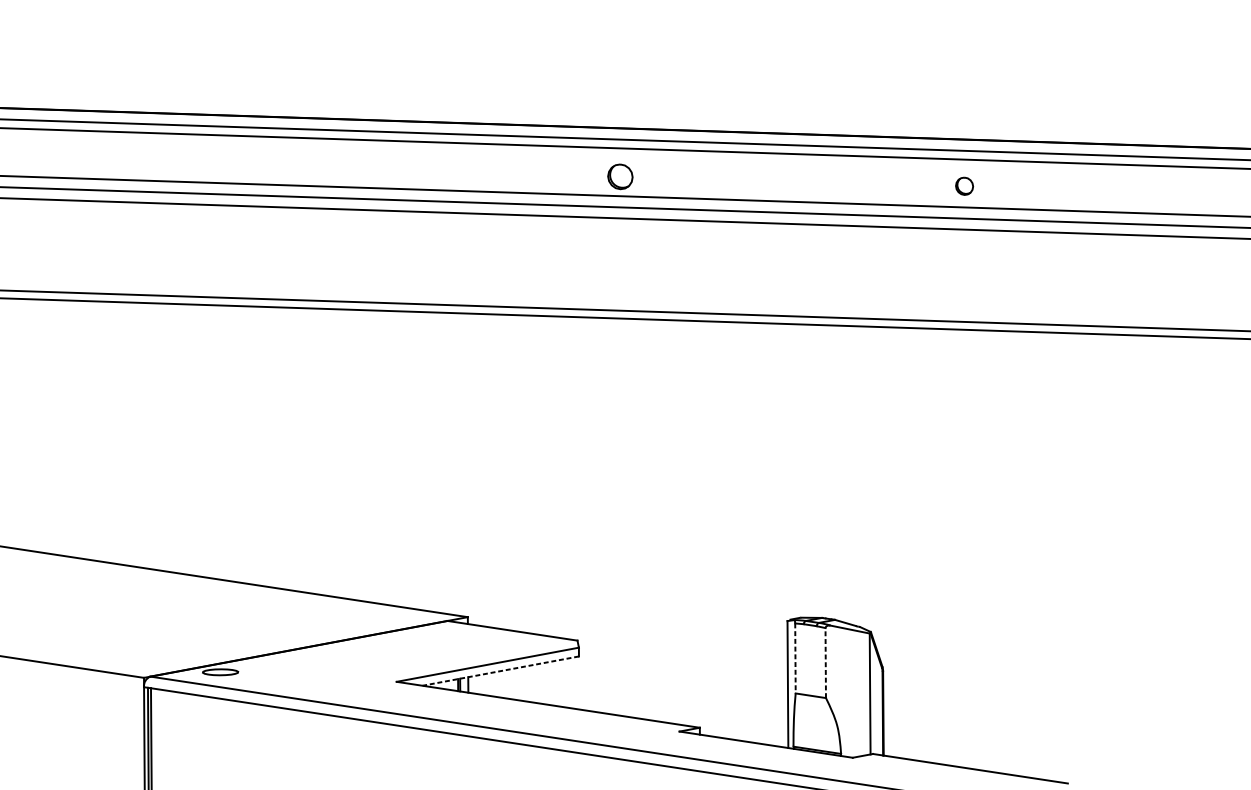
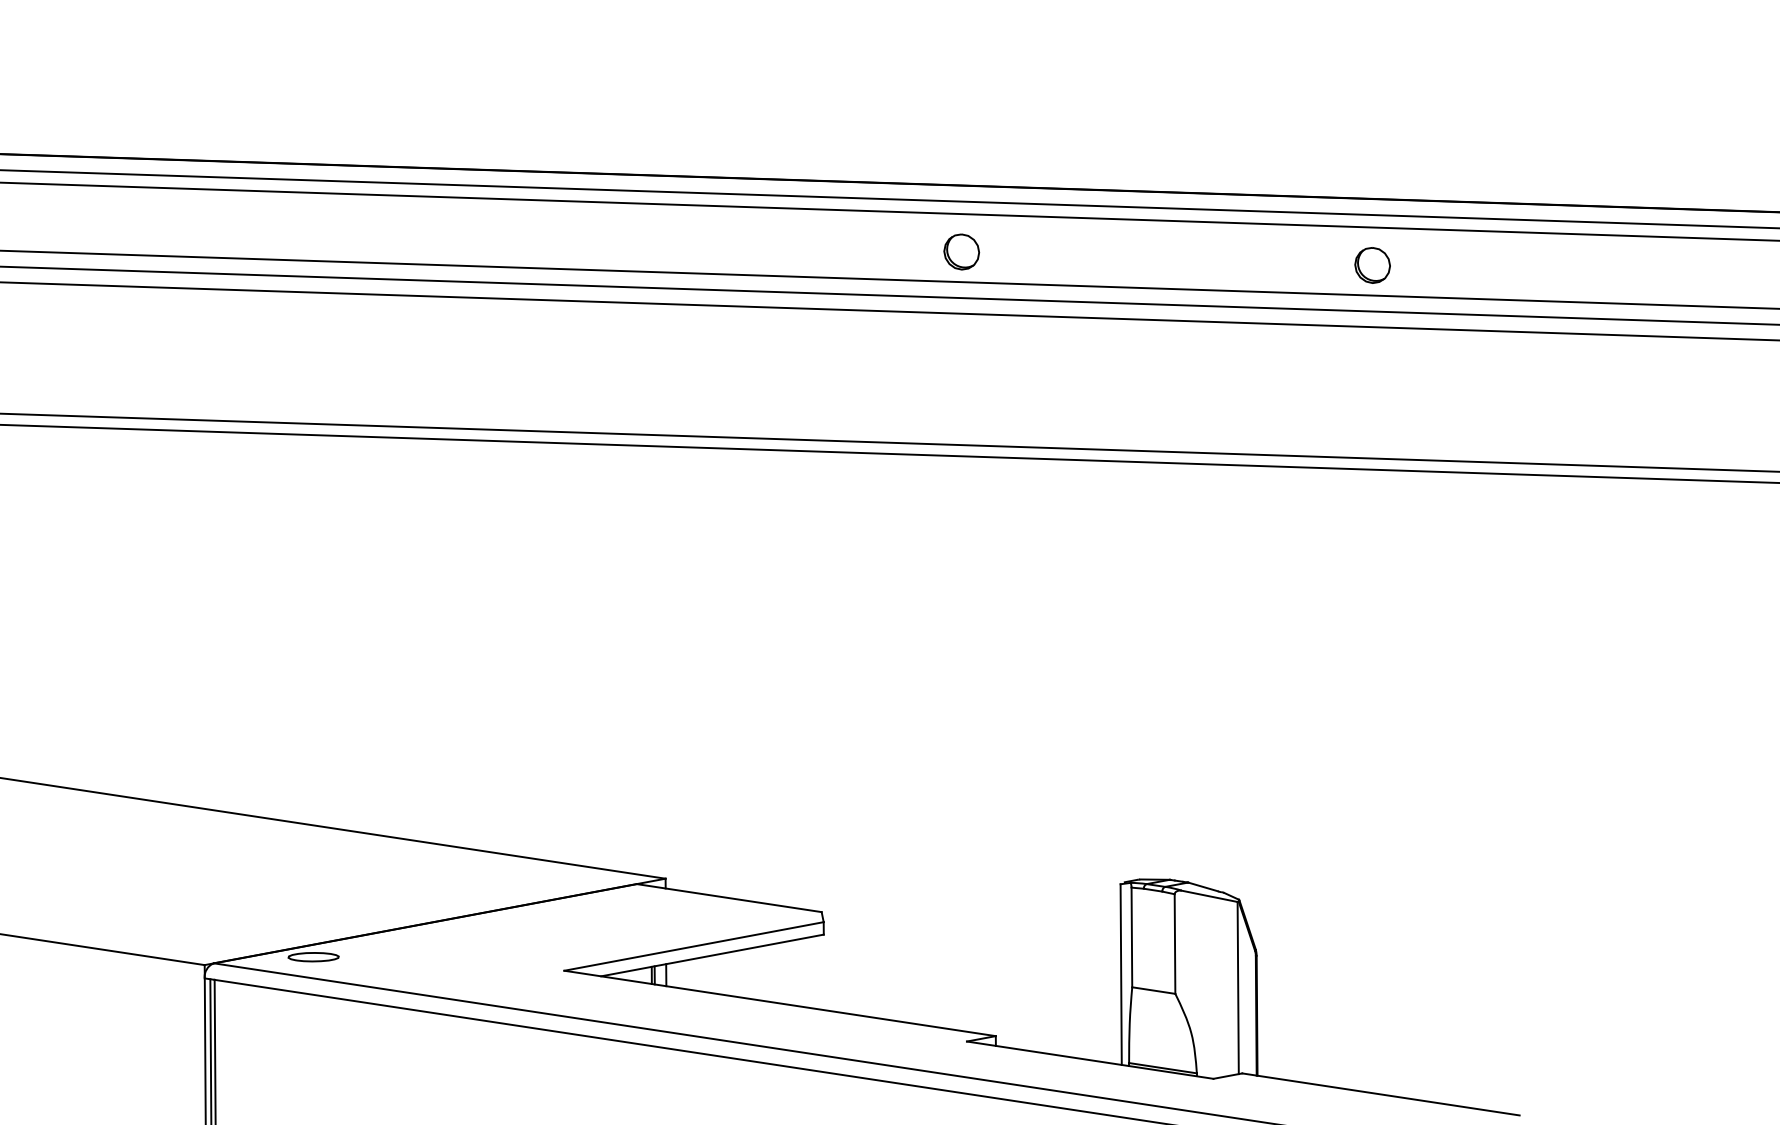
part: (620, 176) -> (961, 251), moved
part: (964, 186) -> (1372, 265), size x1.43
line: (795, 658) -> (1131, 937), dashed -> solid
line: (826, 663) -> (1175, 944), dashed -> solid
line: (500, 671) -> (712, 955), dashed -> solid

